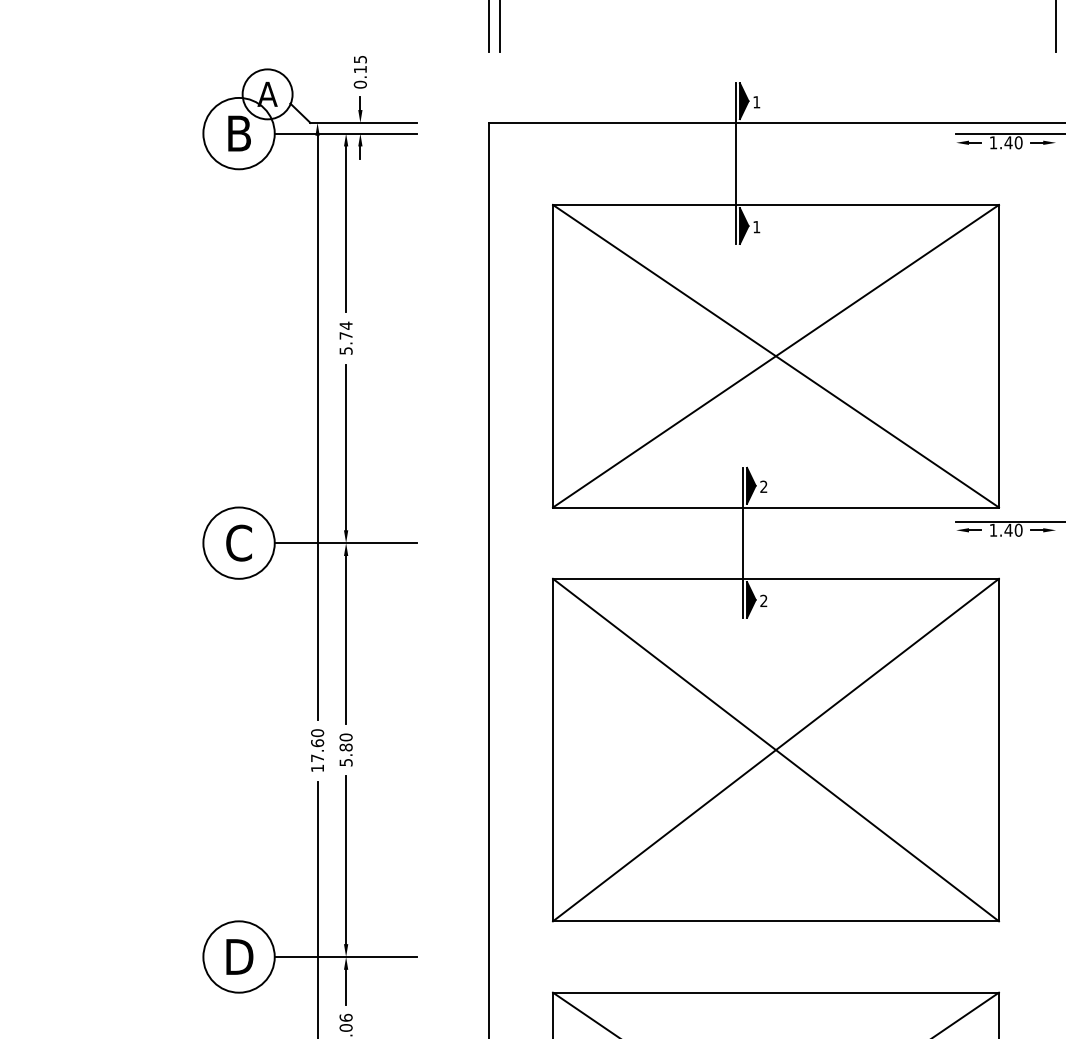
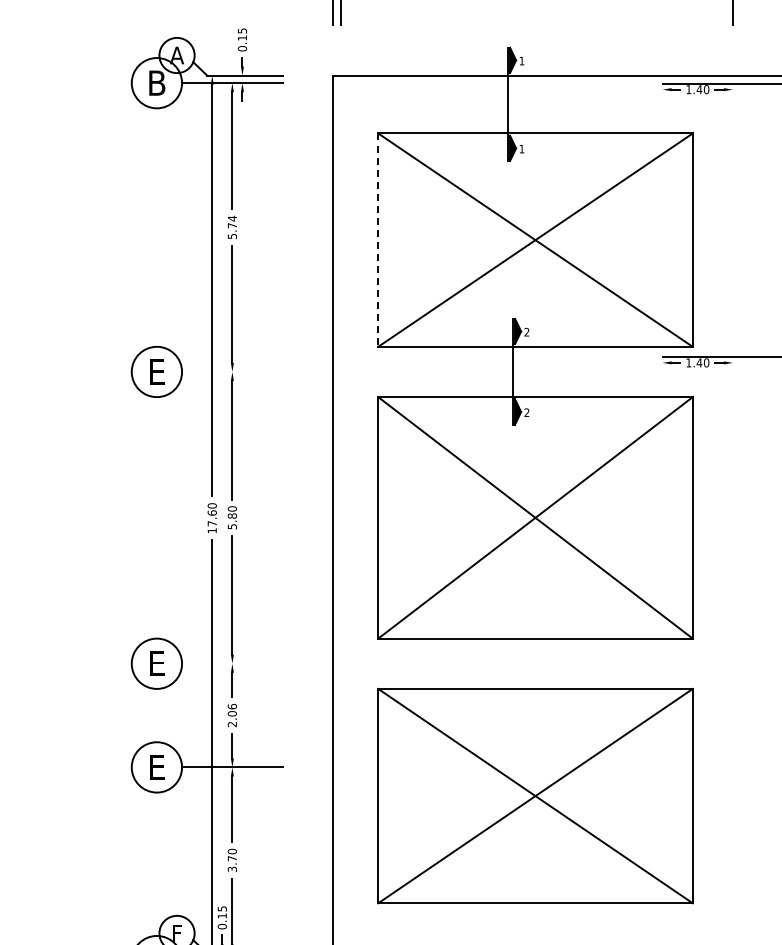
line: (553, 356) -> (378, 240), solid -> dashed
text: (238, 542) -> (156, 371), C -> E
line: (346, 542) -> (232, 371), removed
text: (239, 956) -> (157, 663), D -> E
line: (346, 956) -> (232, 663), removed

